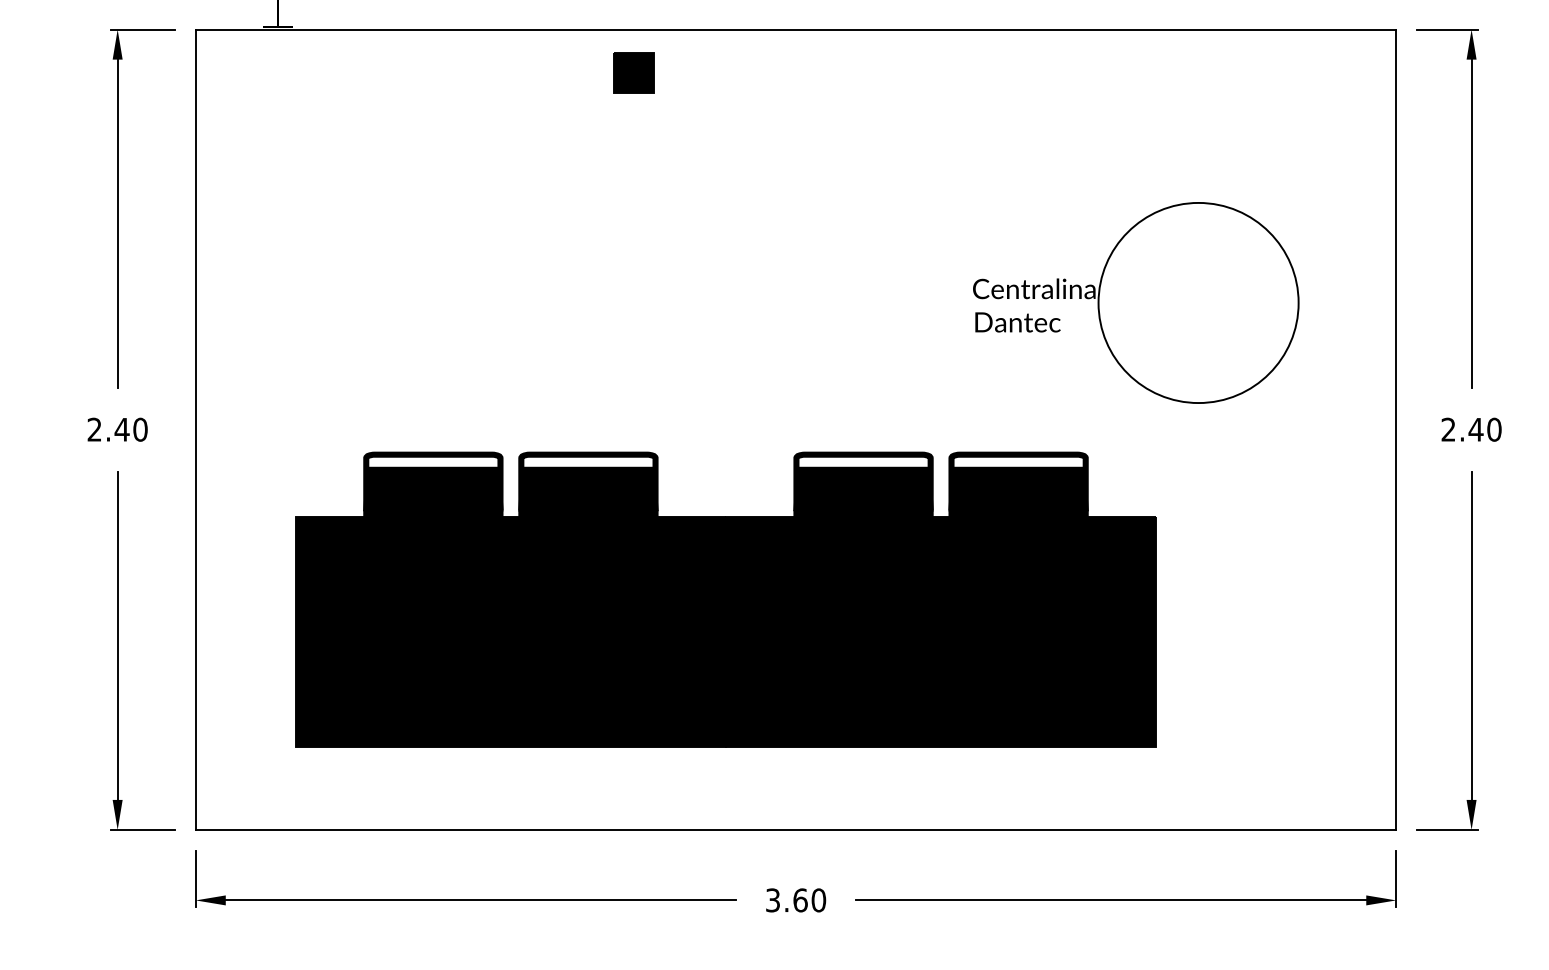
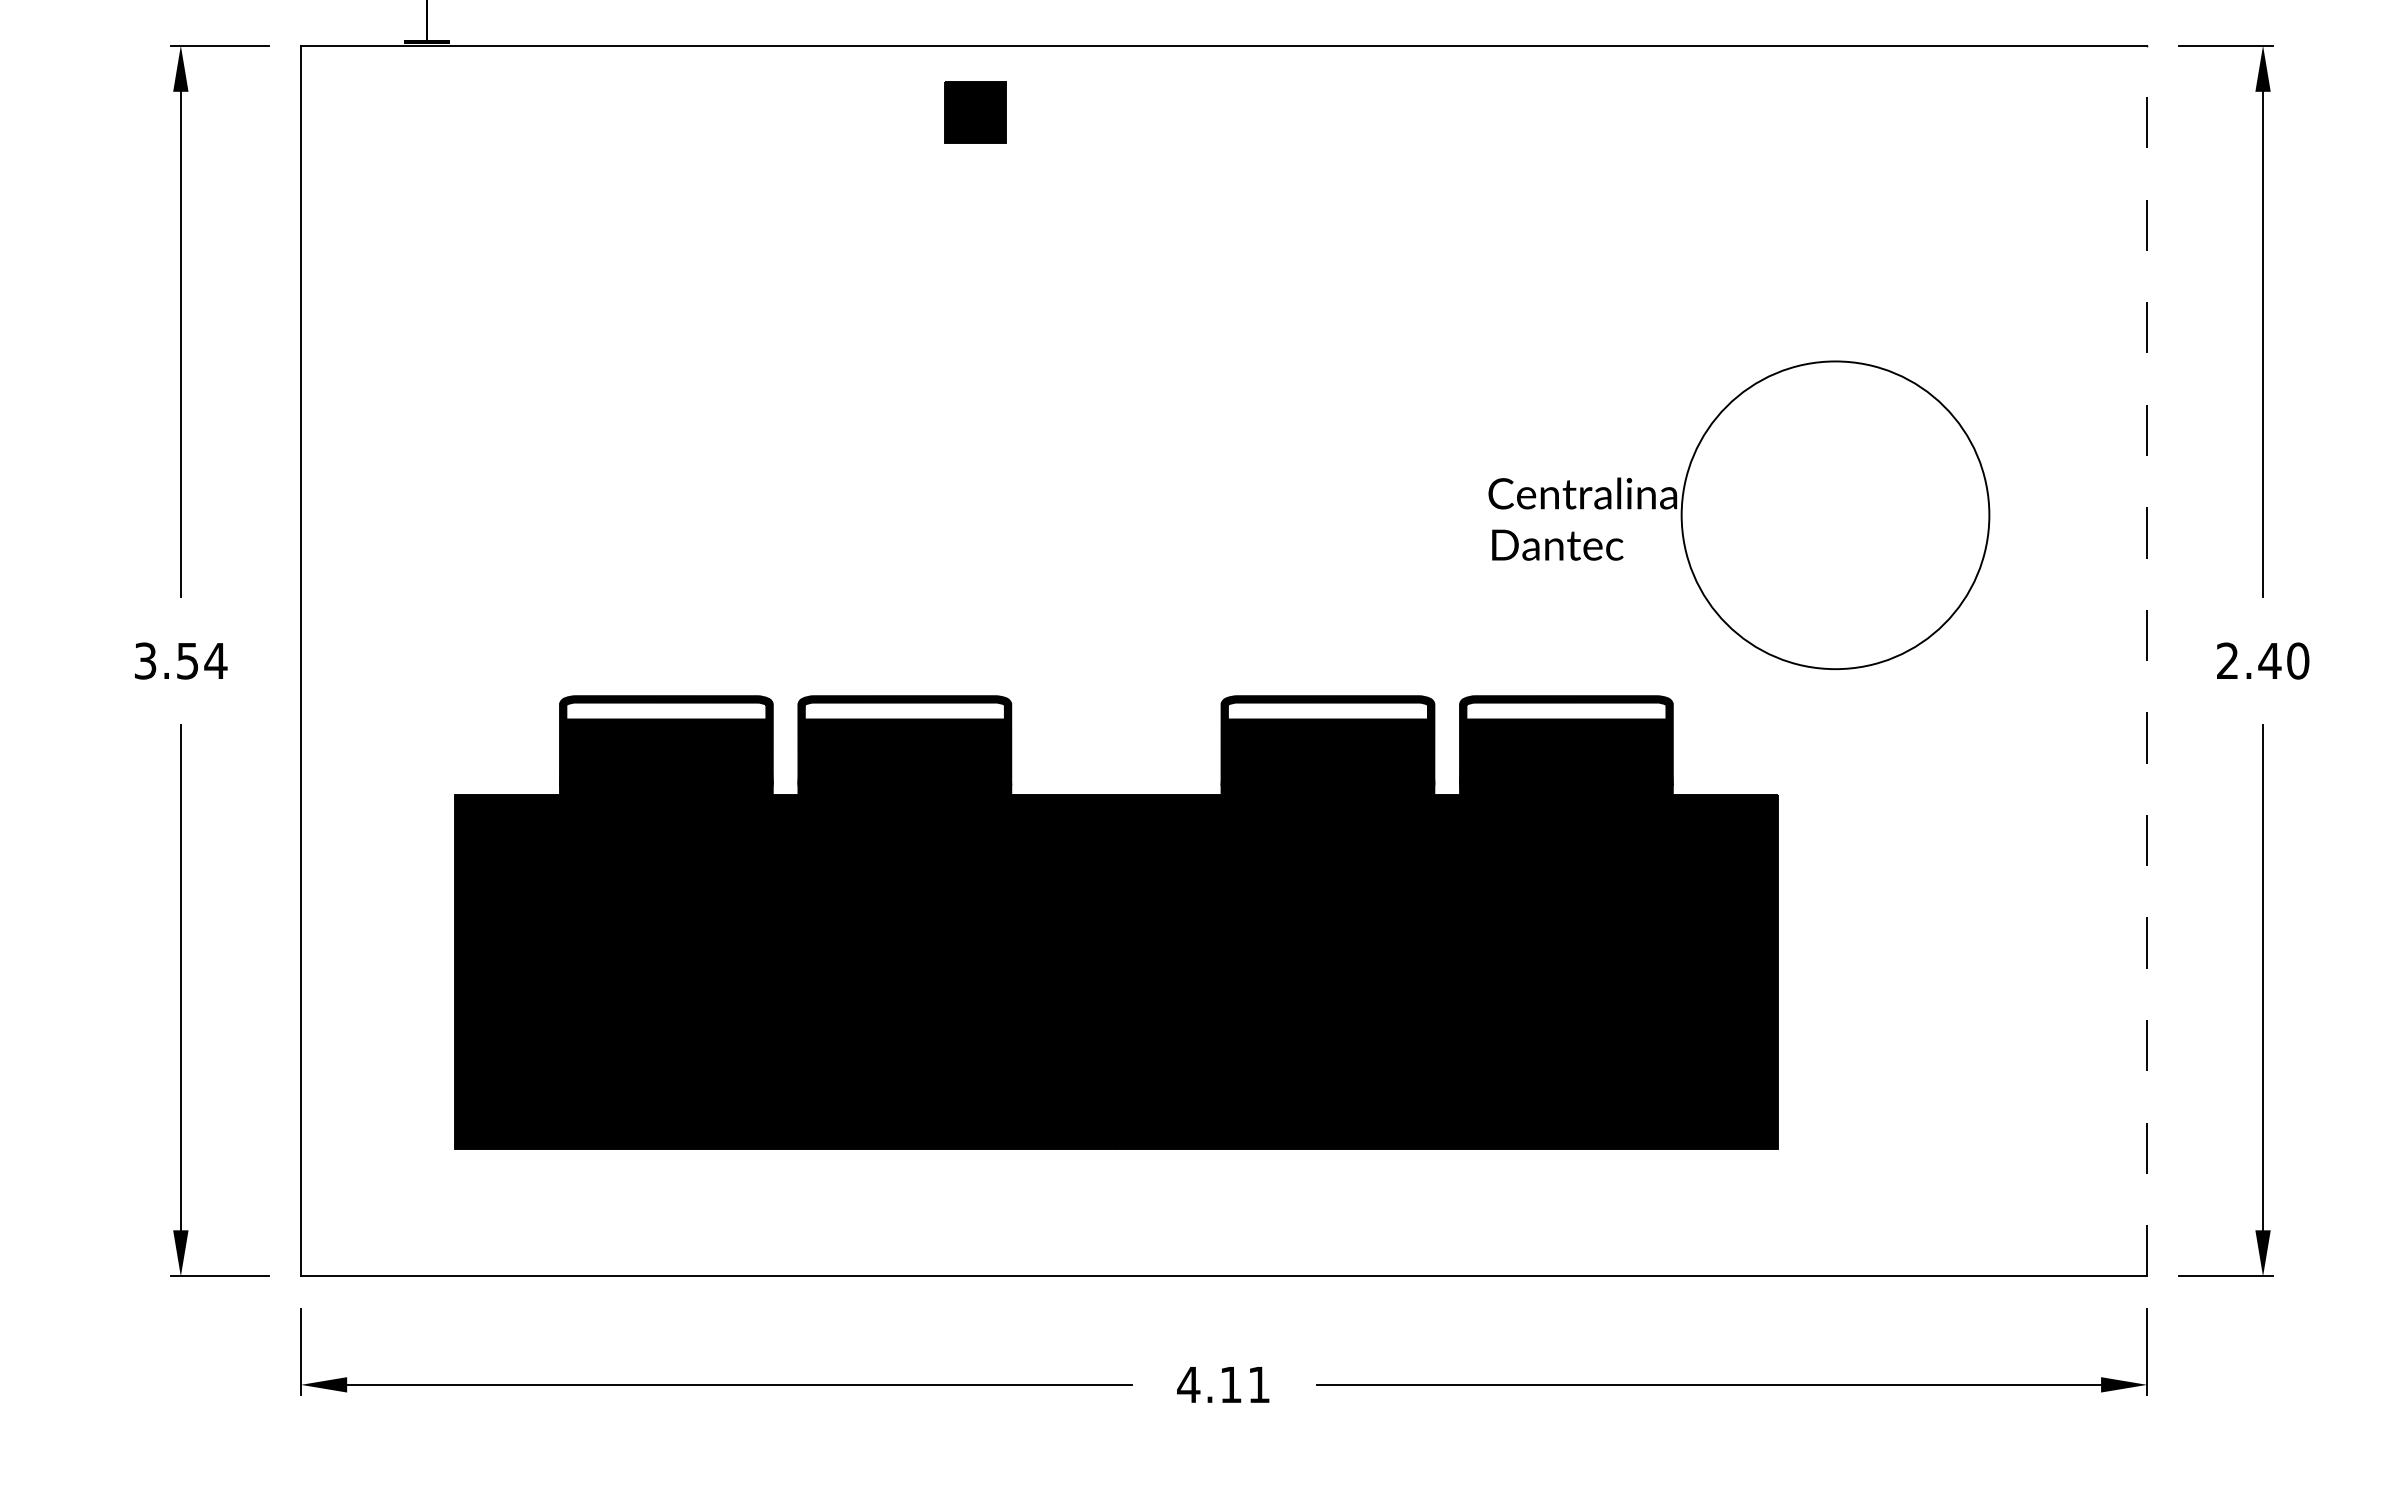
part: (1136, 302) -> (1740, 514), moved
text: (117, 429) -> (180, 660), 2.40 -> 3.54
line: (1396, 429) -> (2147, 660), solid -> dashed
text: (795, 900) -> (1223, 1384), 3.60 -> 4.11

